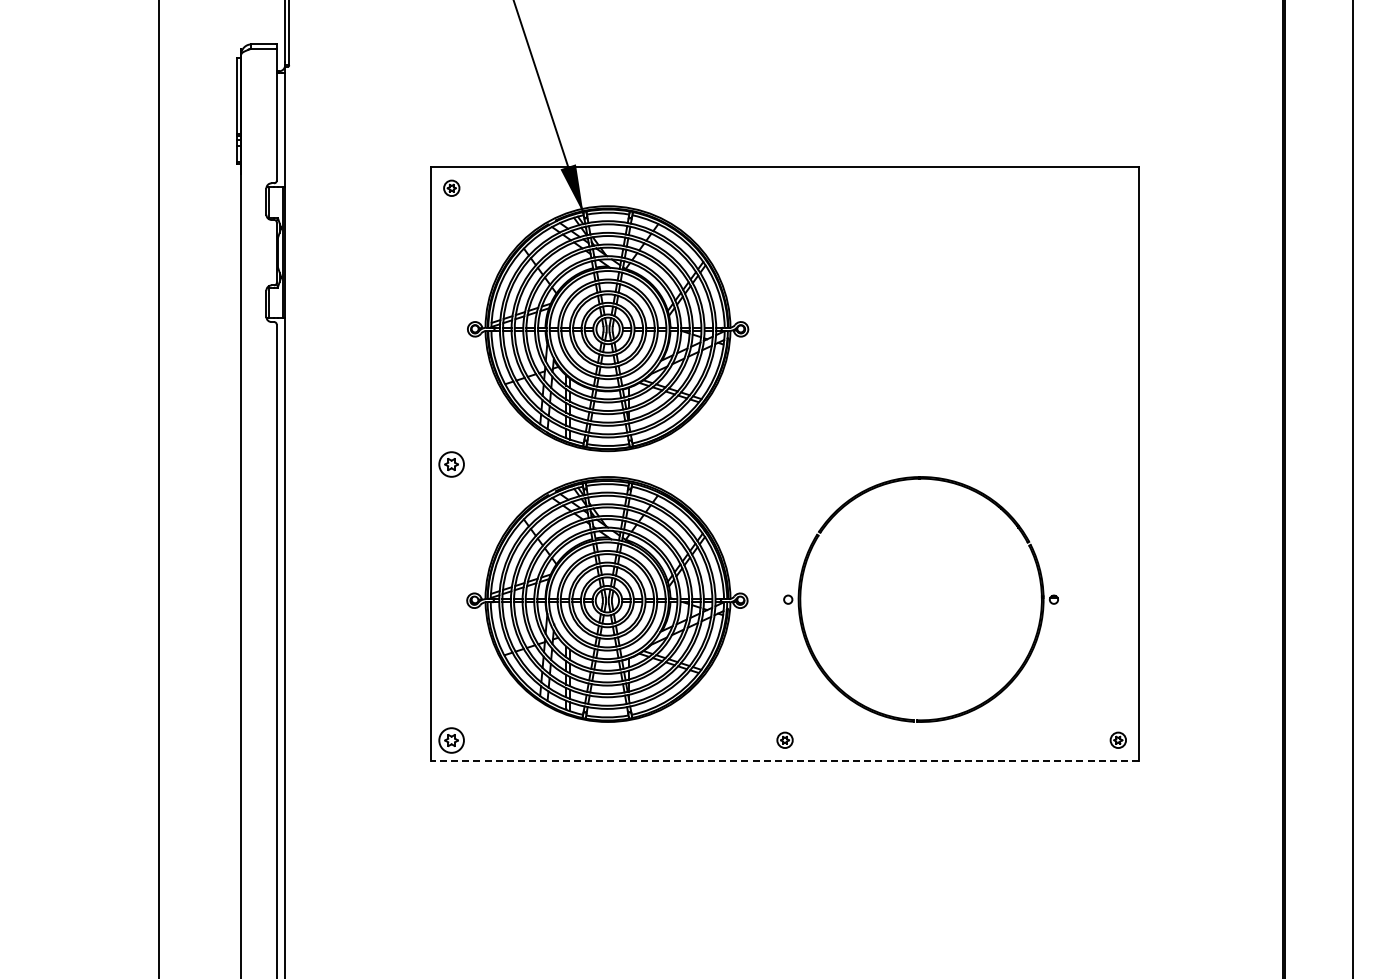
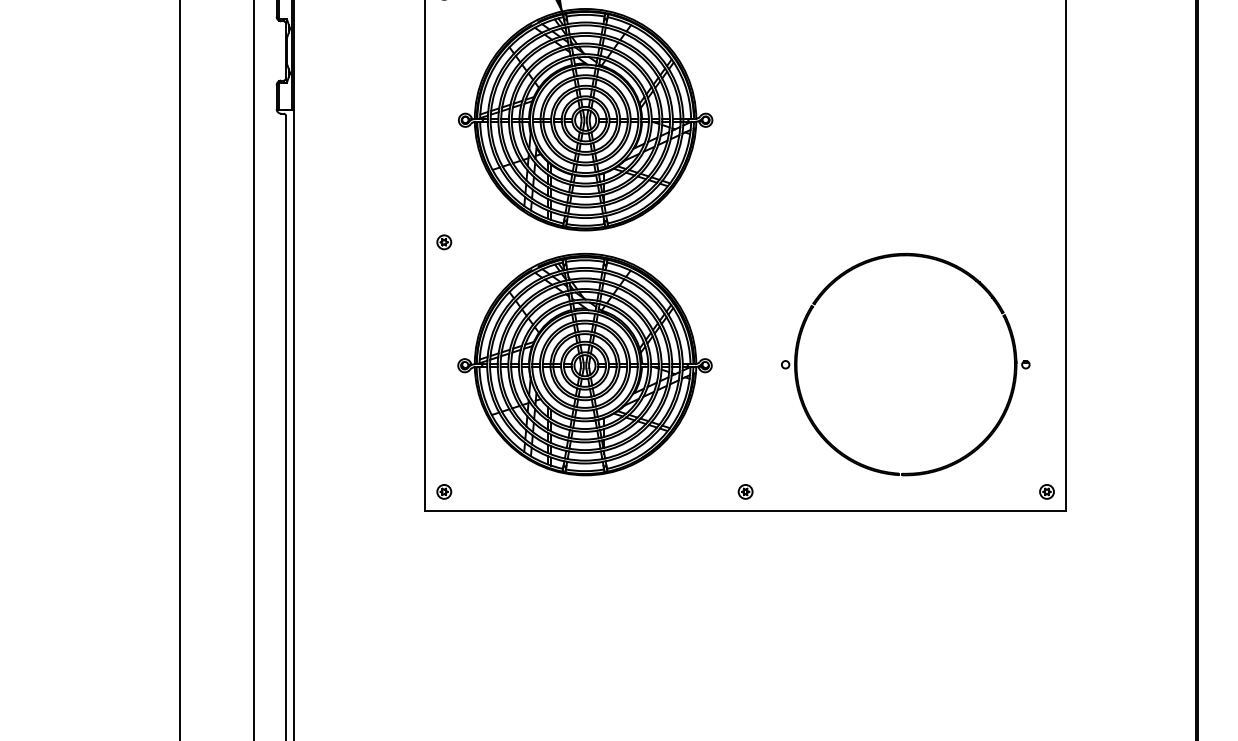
part: (451, 463) -> (444, 241), size x0.62
part: (802, 585) -> (798, 351), moved
part: (451, 739) -> (444, 491), size x0.62
line: (784, 761) -> (745, 511), dashed -> solid

